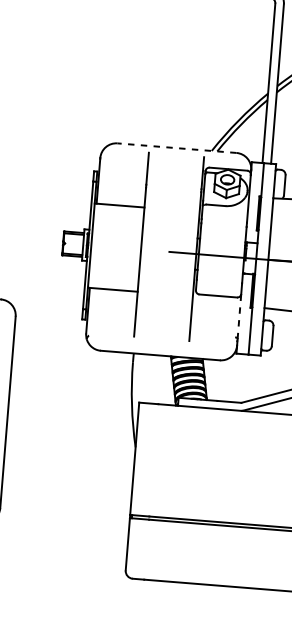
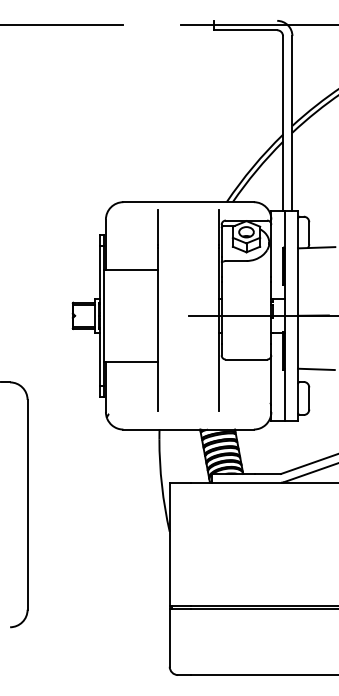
line: (176, 148) -> (188, 202), dashed -> solid
line: (239, 316) -> (271, 380), dashed -> solid

